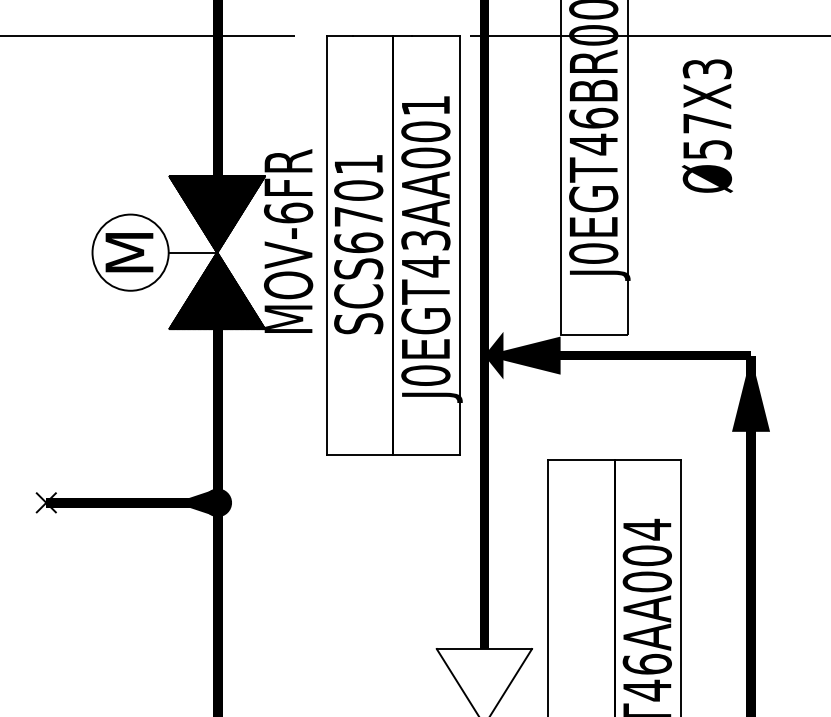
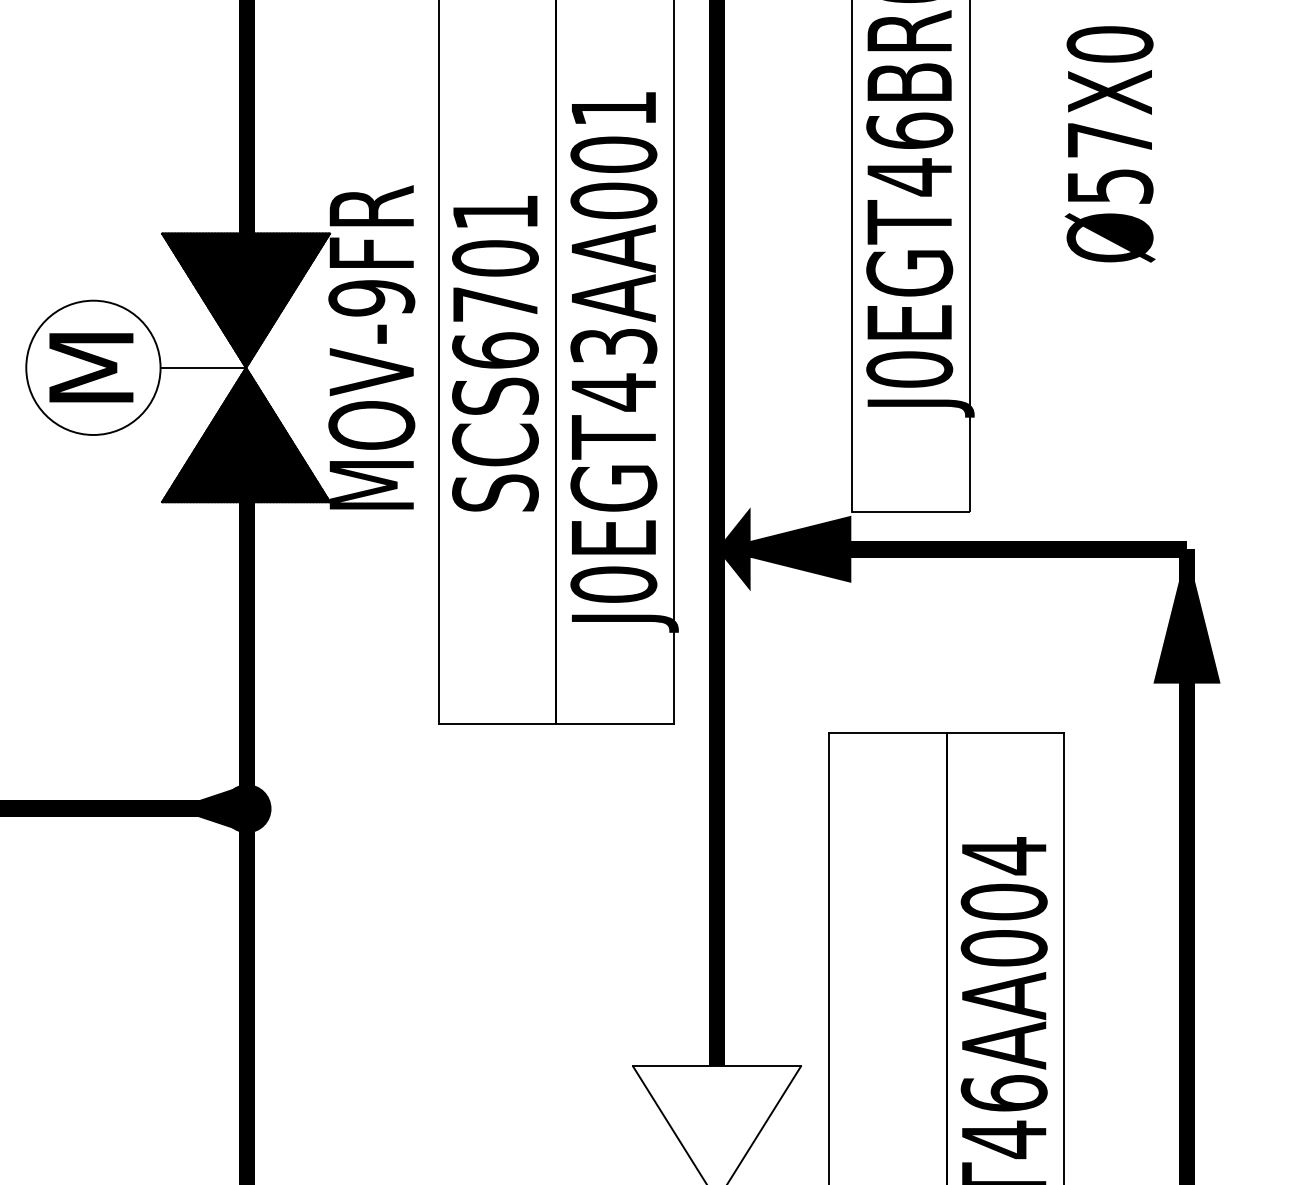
text: (707, 68) -> (1110, 43), Ø57X3 -> Ø57X0
text: (288, 212) -> (371, 297), MOV-6FR -> MOV-9FR

